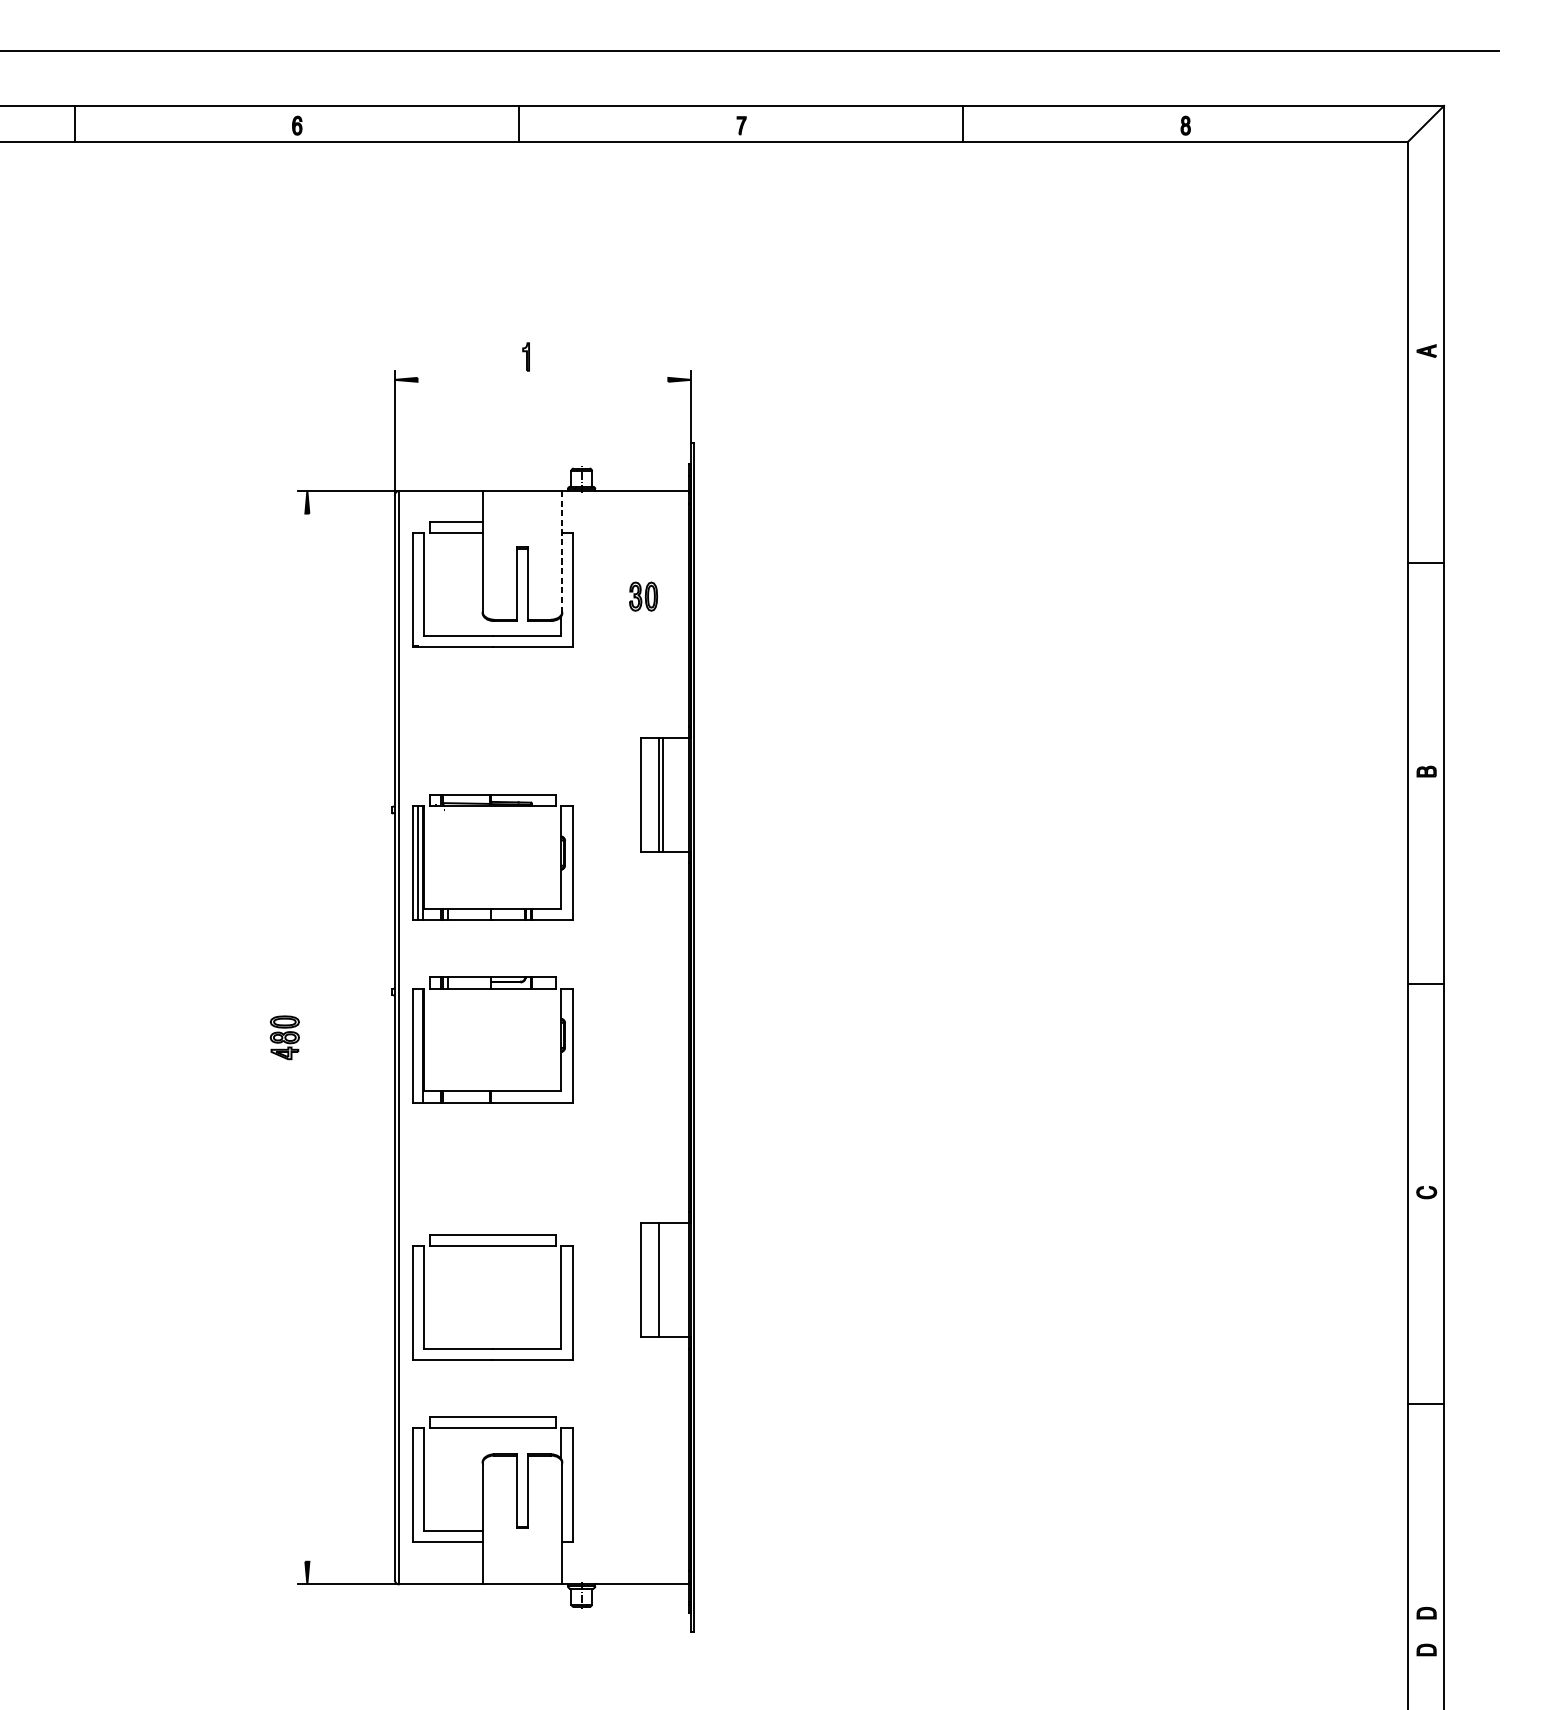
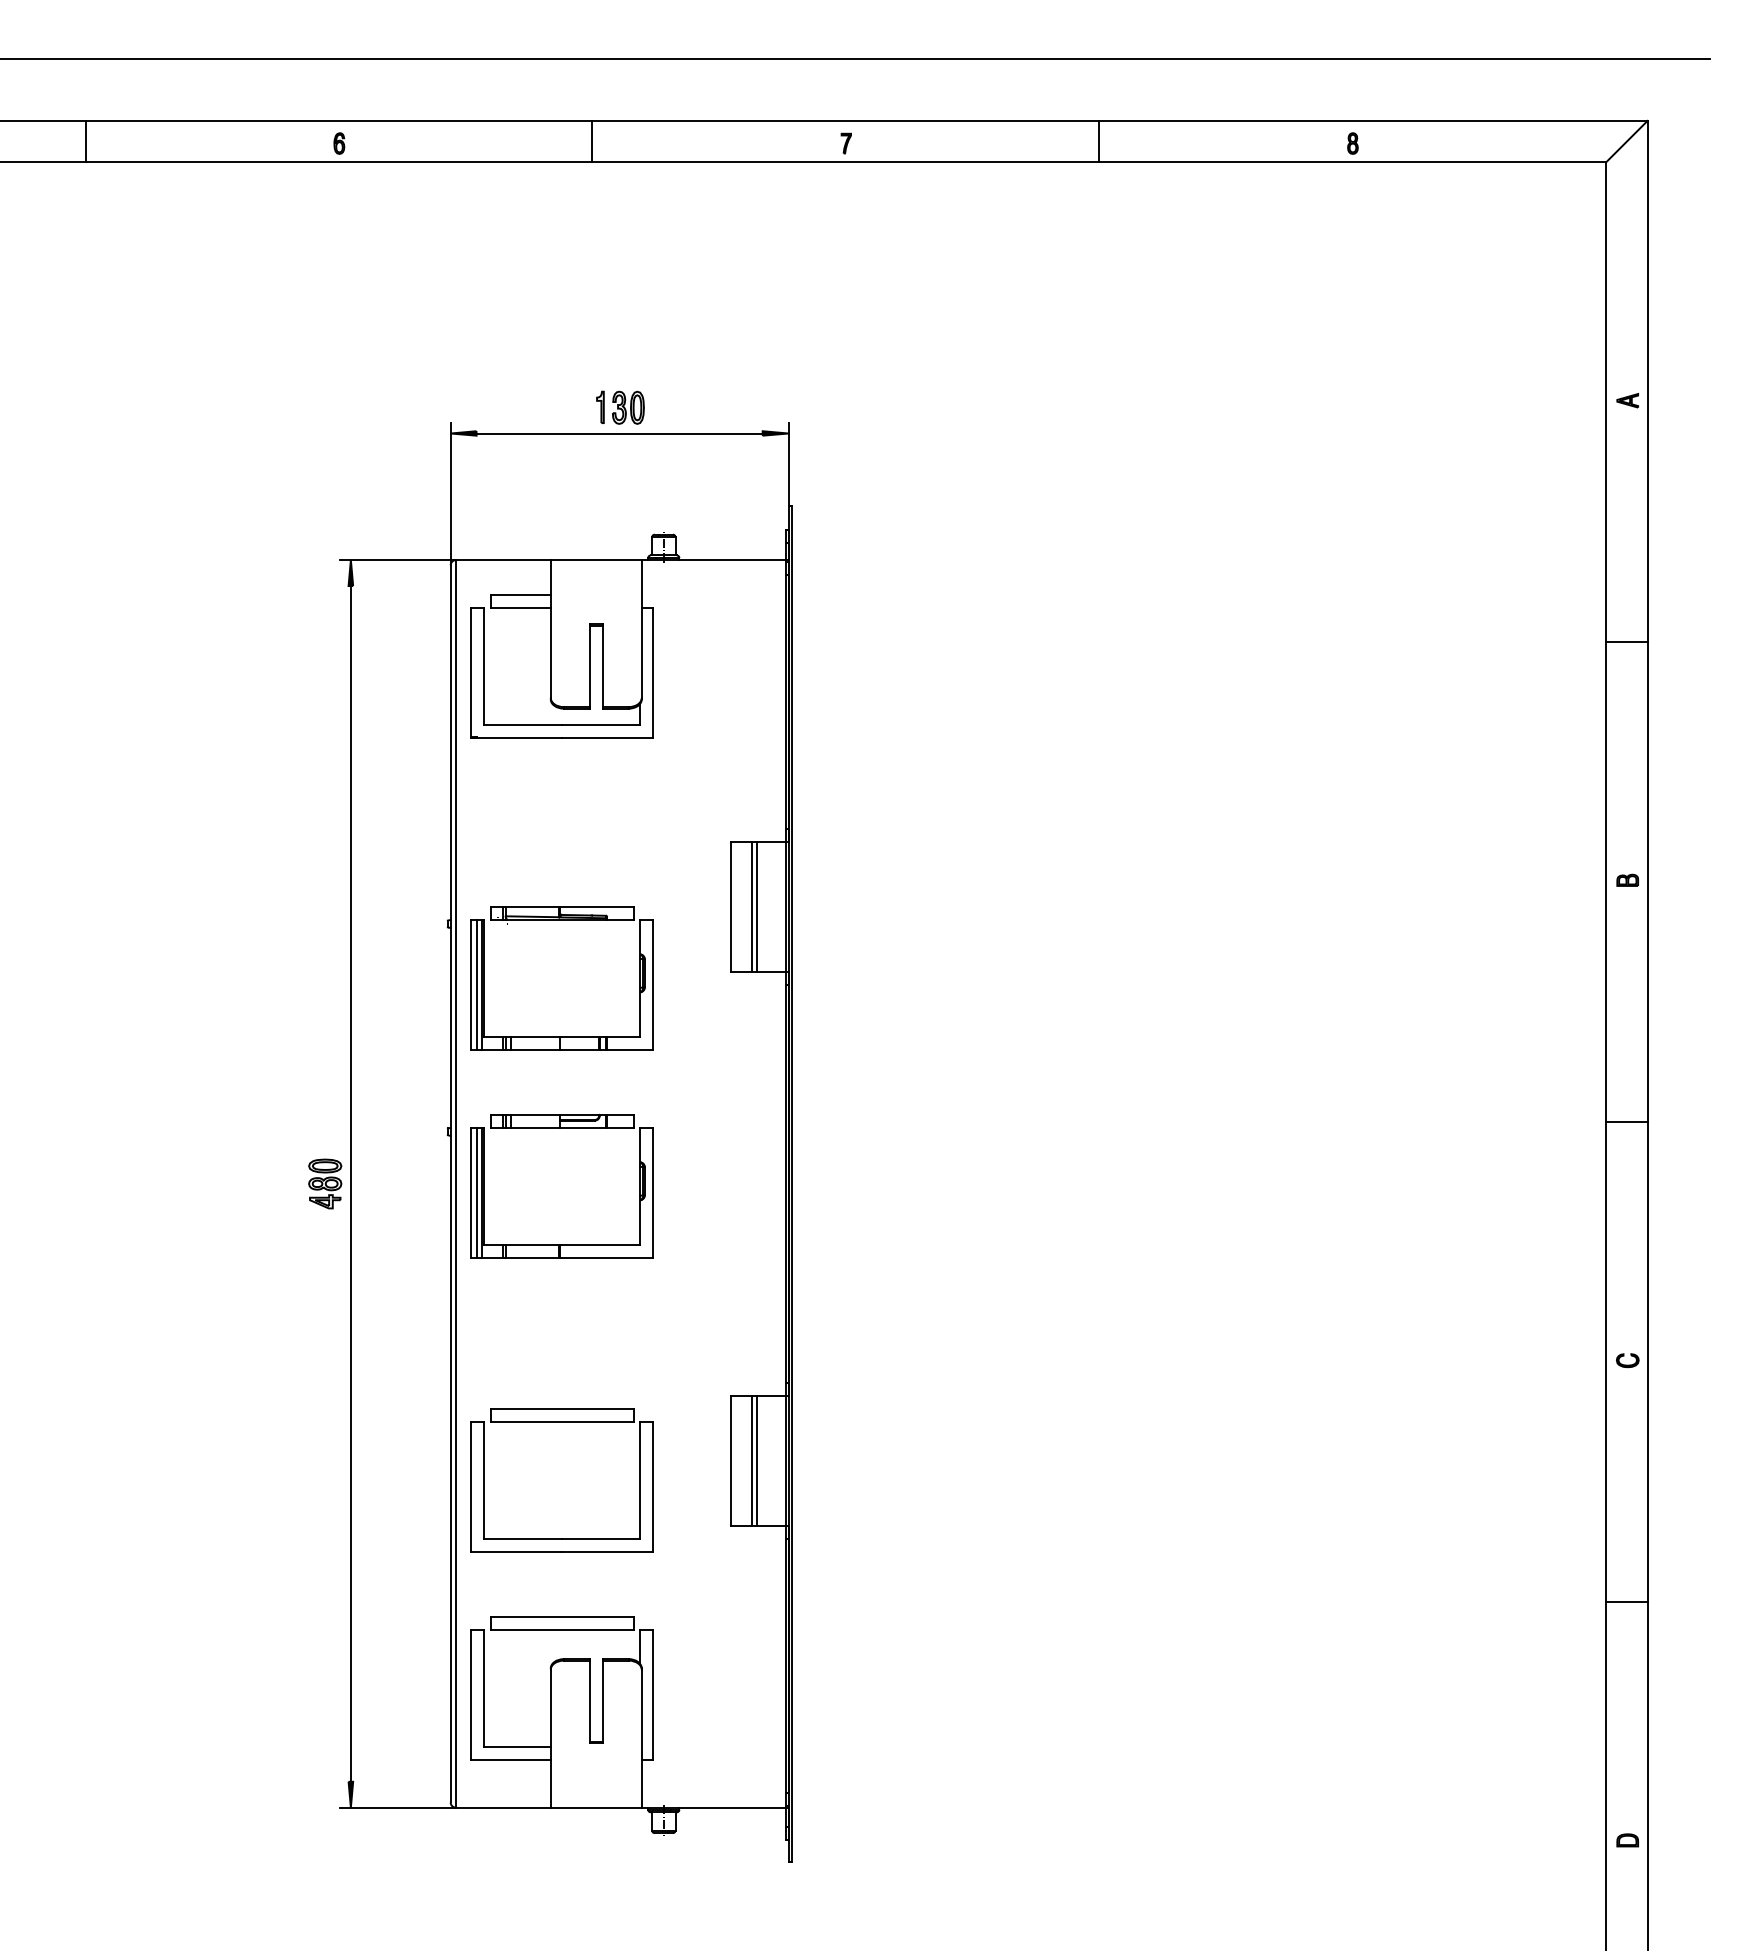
line: (542, 379) -> (619, 433), added
line: (562, 551) -> (641, 629), dashed -> solid
part: (643, 596) -> (628, 407), moved
line: (307, 1037) -> (350, 1183), added
line: (418, 1045) -> (477, 1192), added
line: (662, 1280) -> (756, 1460), added
part: (1426, 1650) -> (1627, 1882), removed

